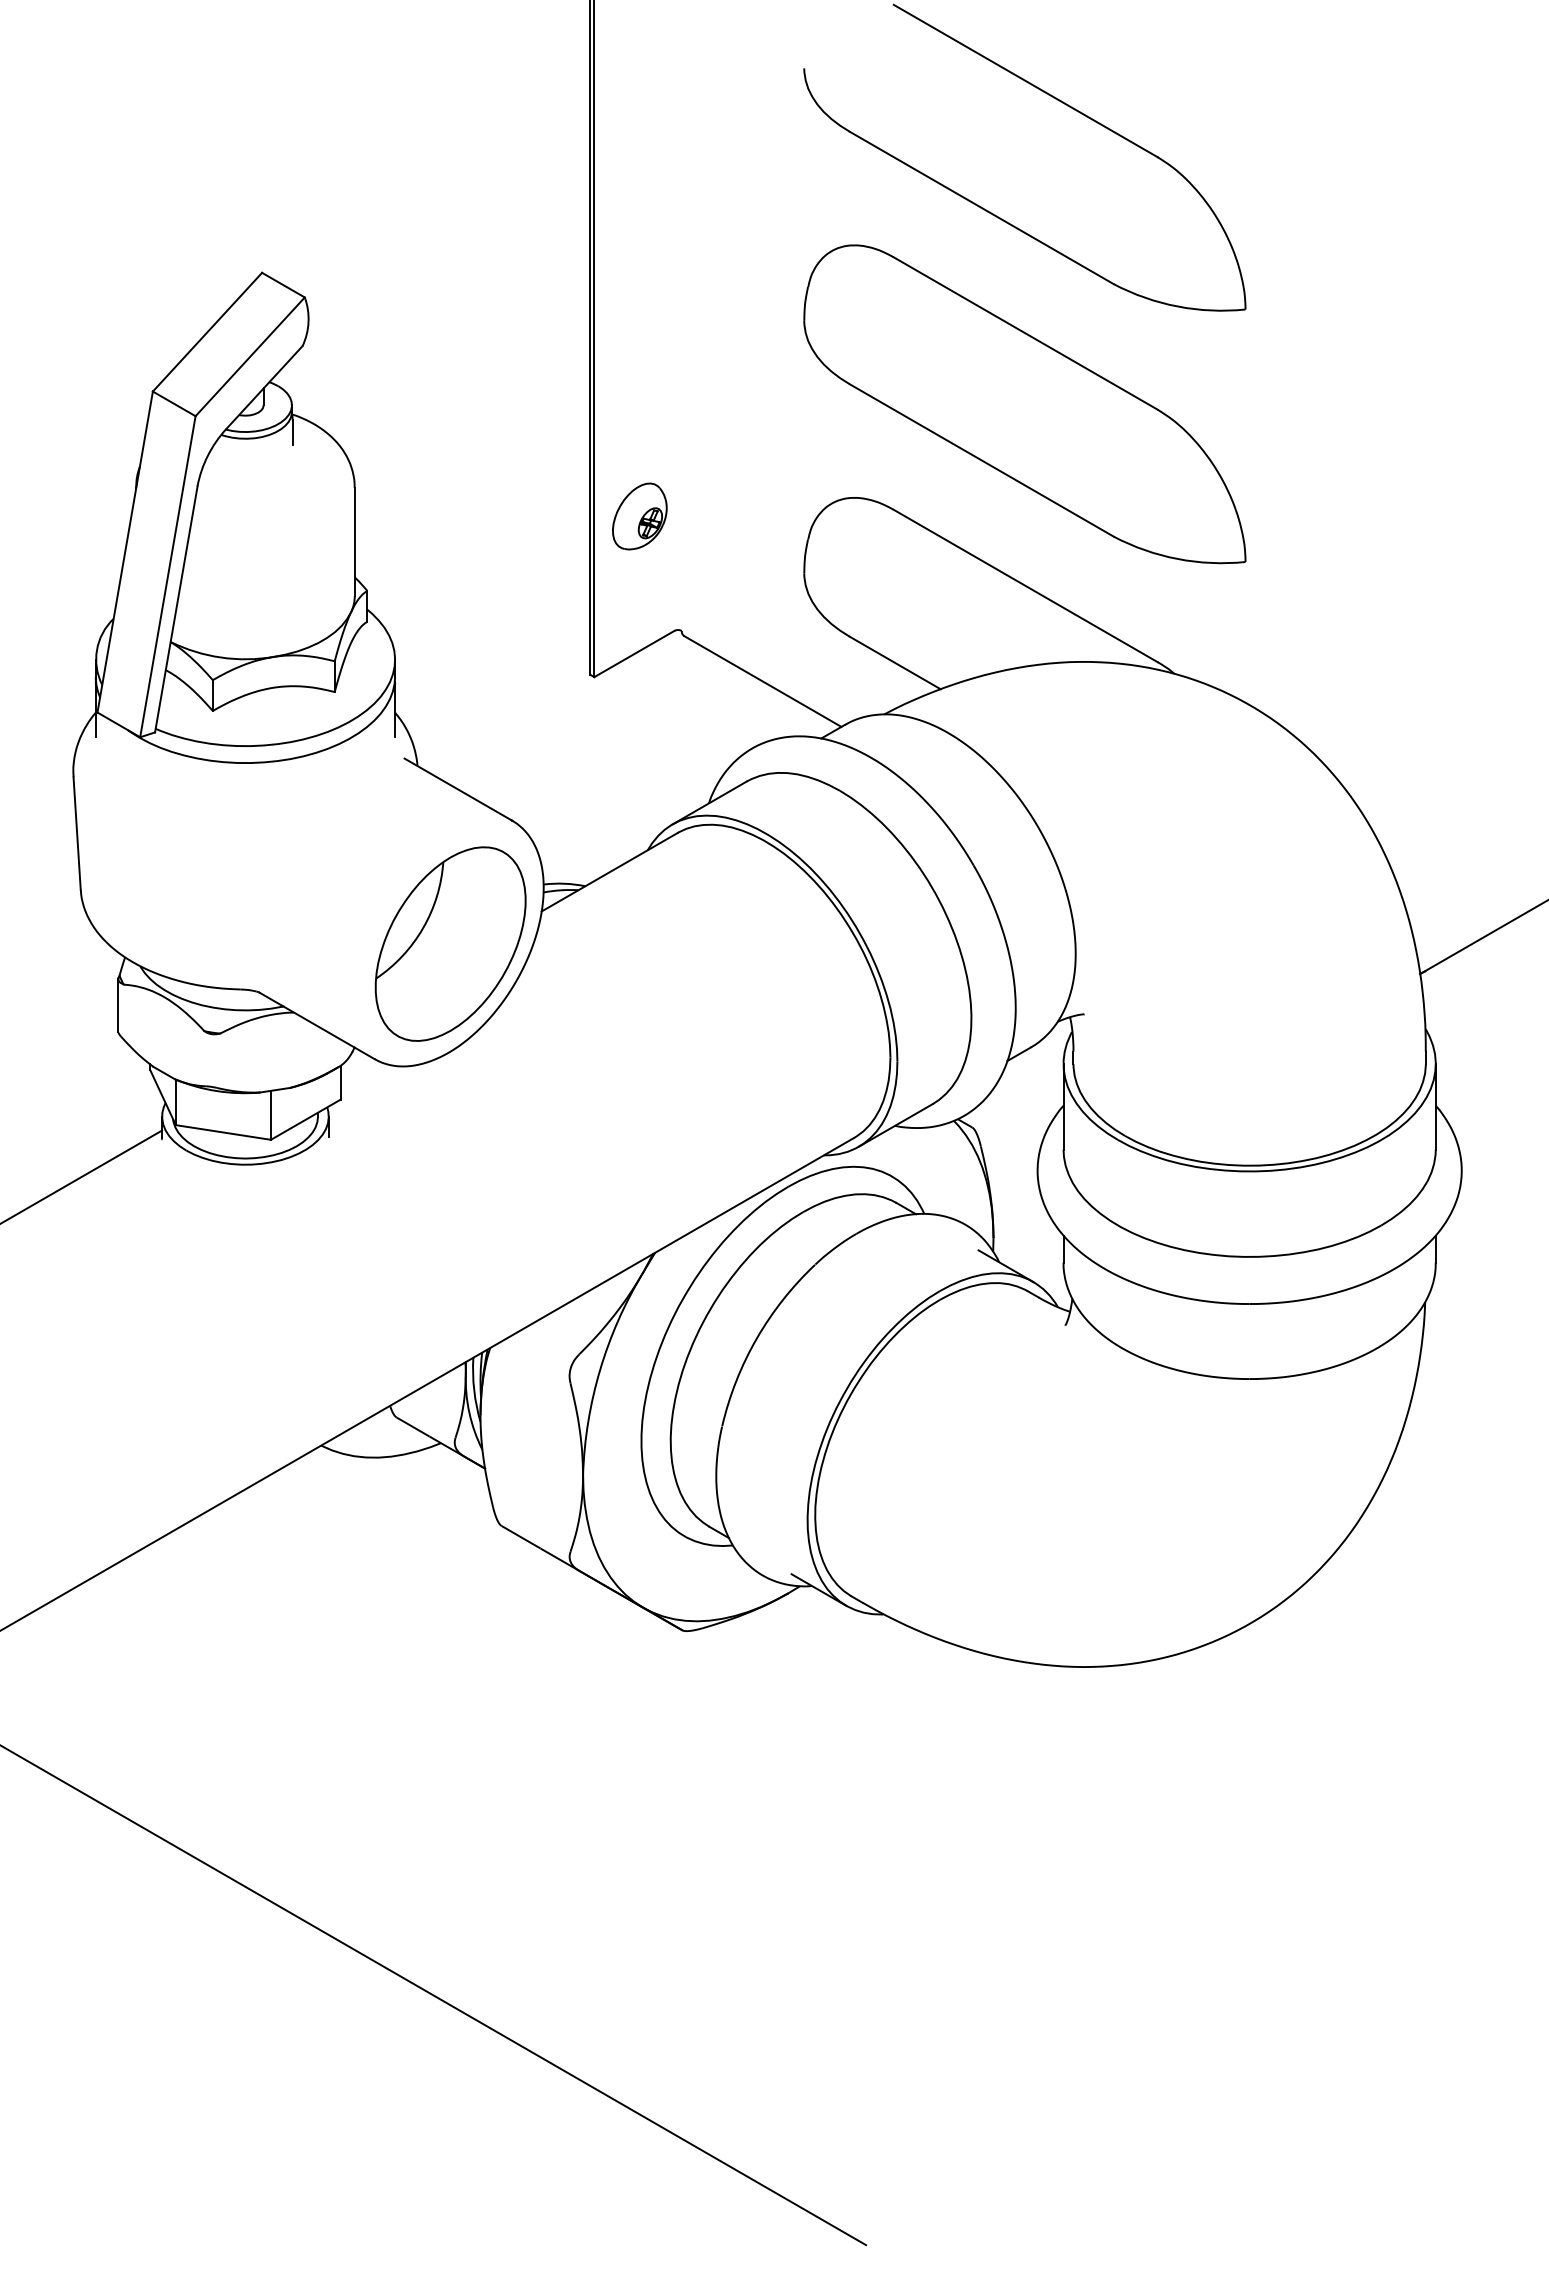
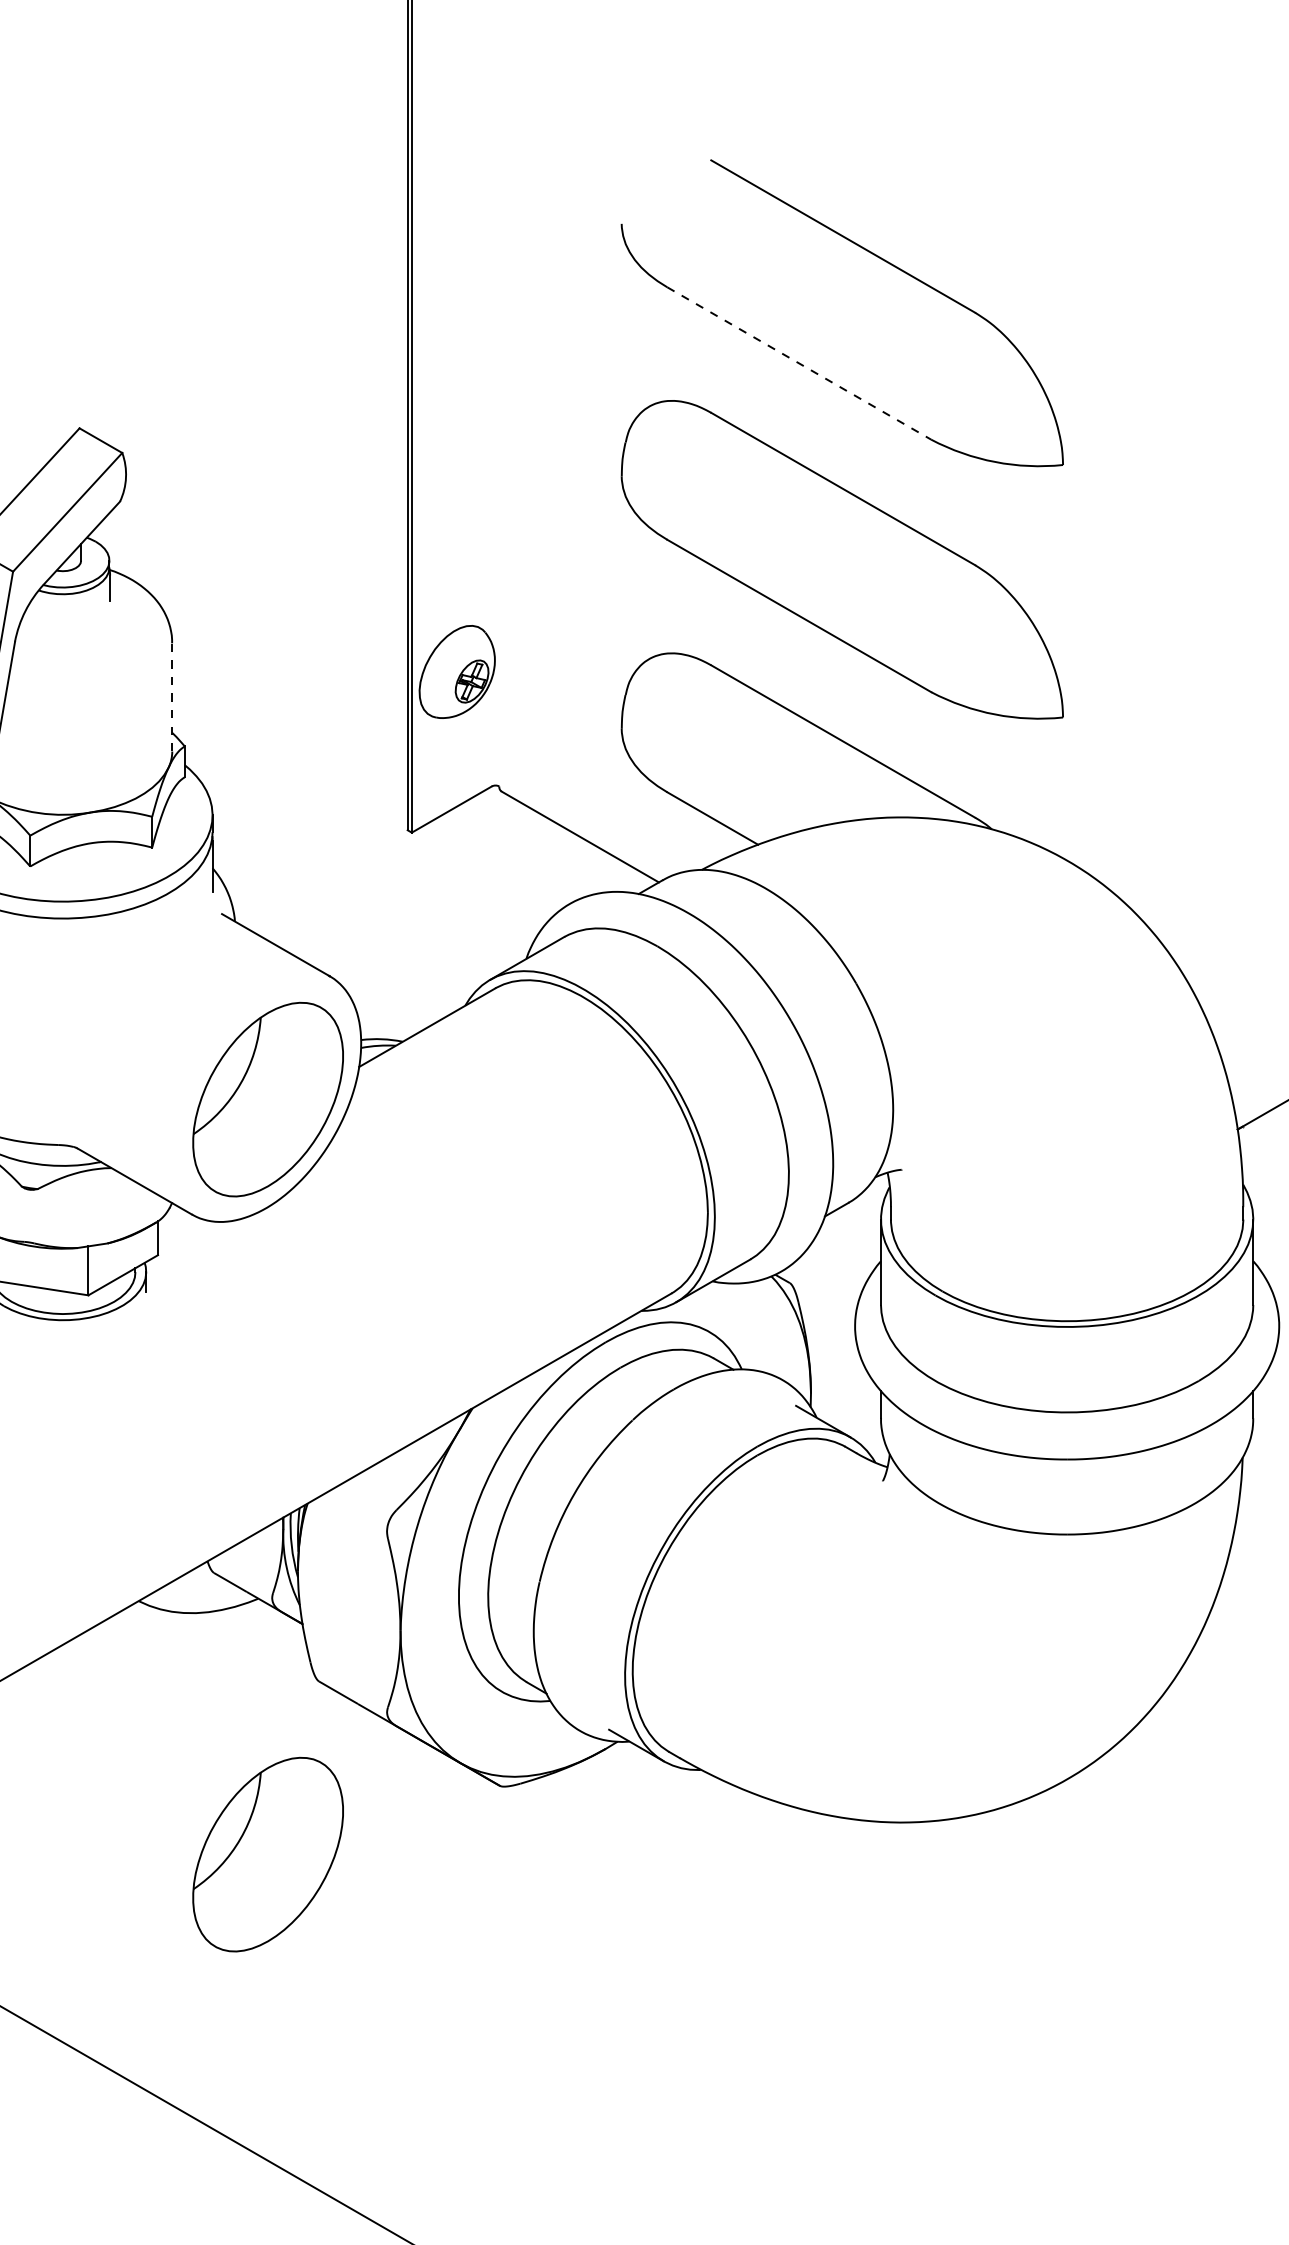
line: (982, 208) -> (799, 364), solid -> dashed
part: (639, 516) -> (456, 672), size x1.4
line: (354, 541) -> (171, 697), solid -> dashed
part: (450, 1698) -> (267, 1854), added

